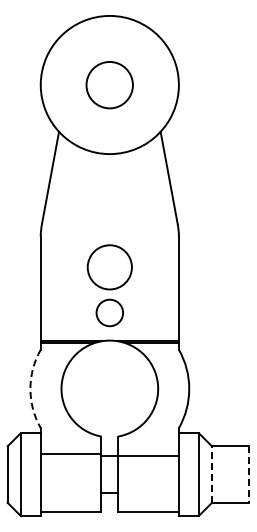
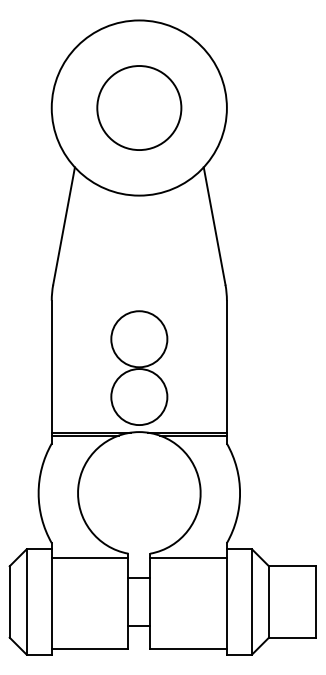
circle: (109, 85) -> (138, 108), size x1.43
circle: (109, 312) -> (138, 396), size x1.67
arc: (30, 388) -> (38, 492), dashed -> solid
line: (70, 453) -> (89, 557), moved
line: (148, 455) -> (188, 557), moved
line: (212, 474) -> (269, 601), dashed -> solid
line: (249, 475) -> (316, 603), dashed -> solid

